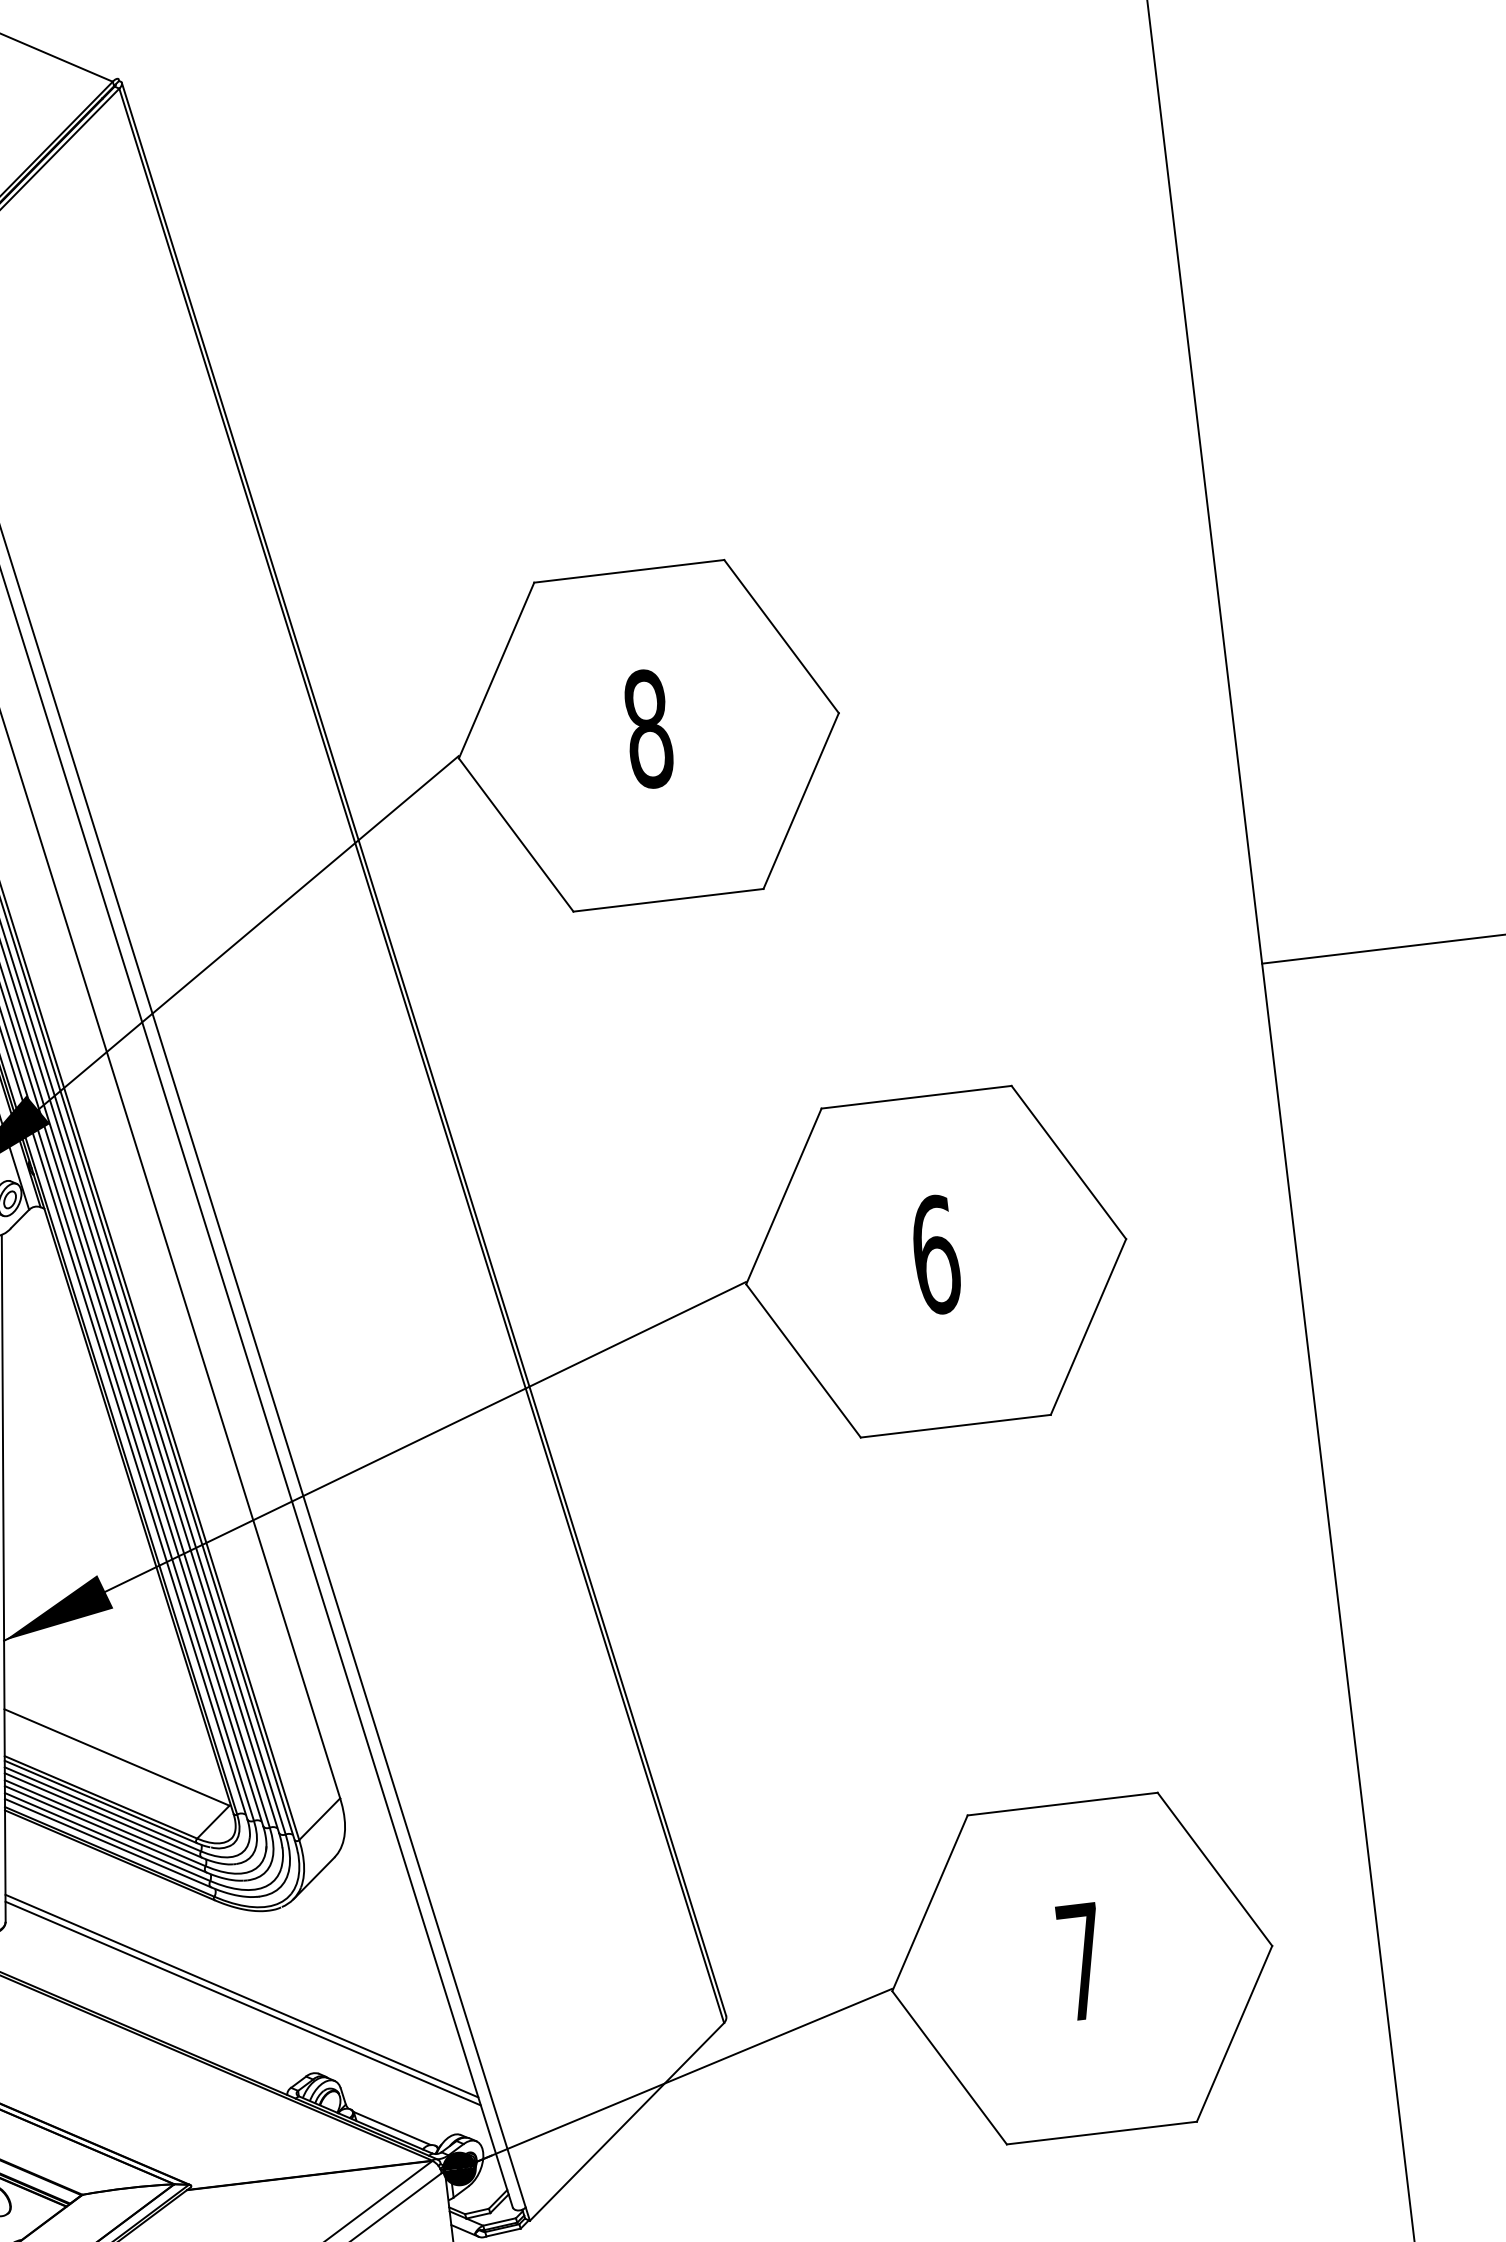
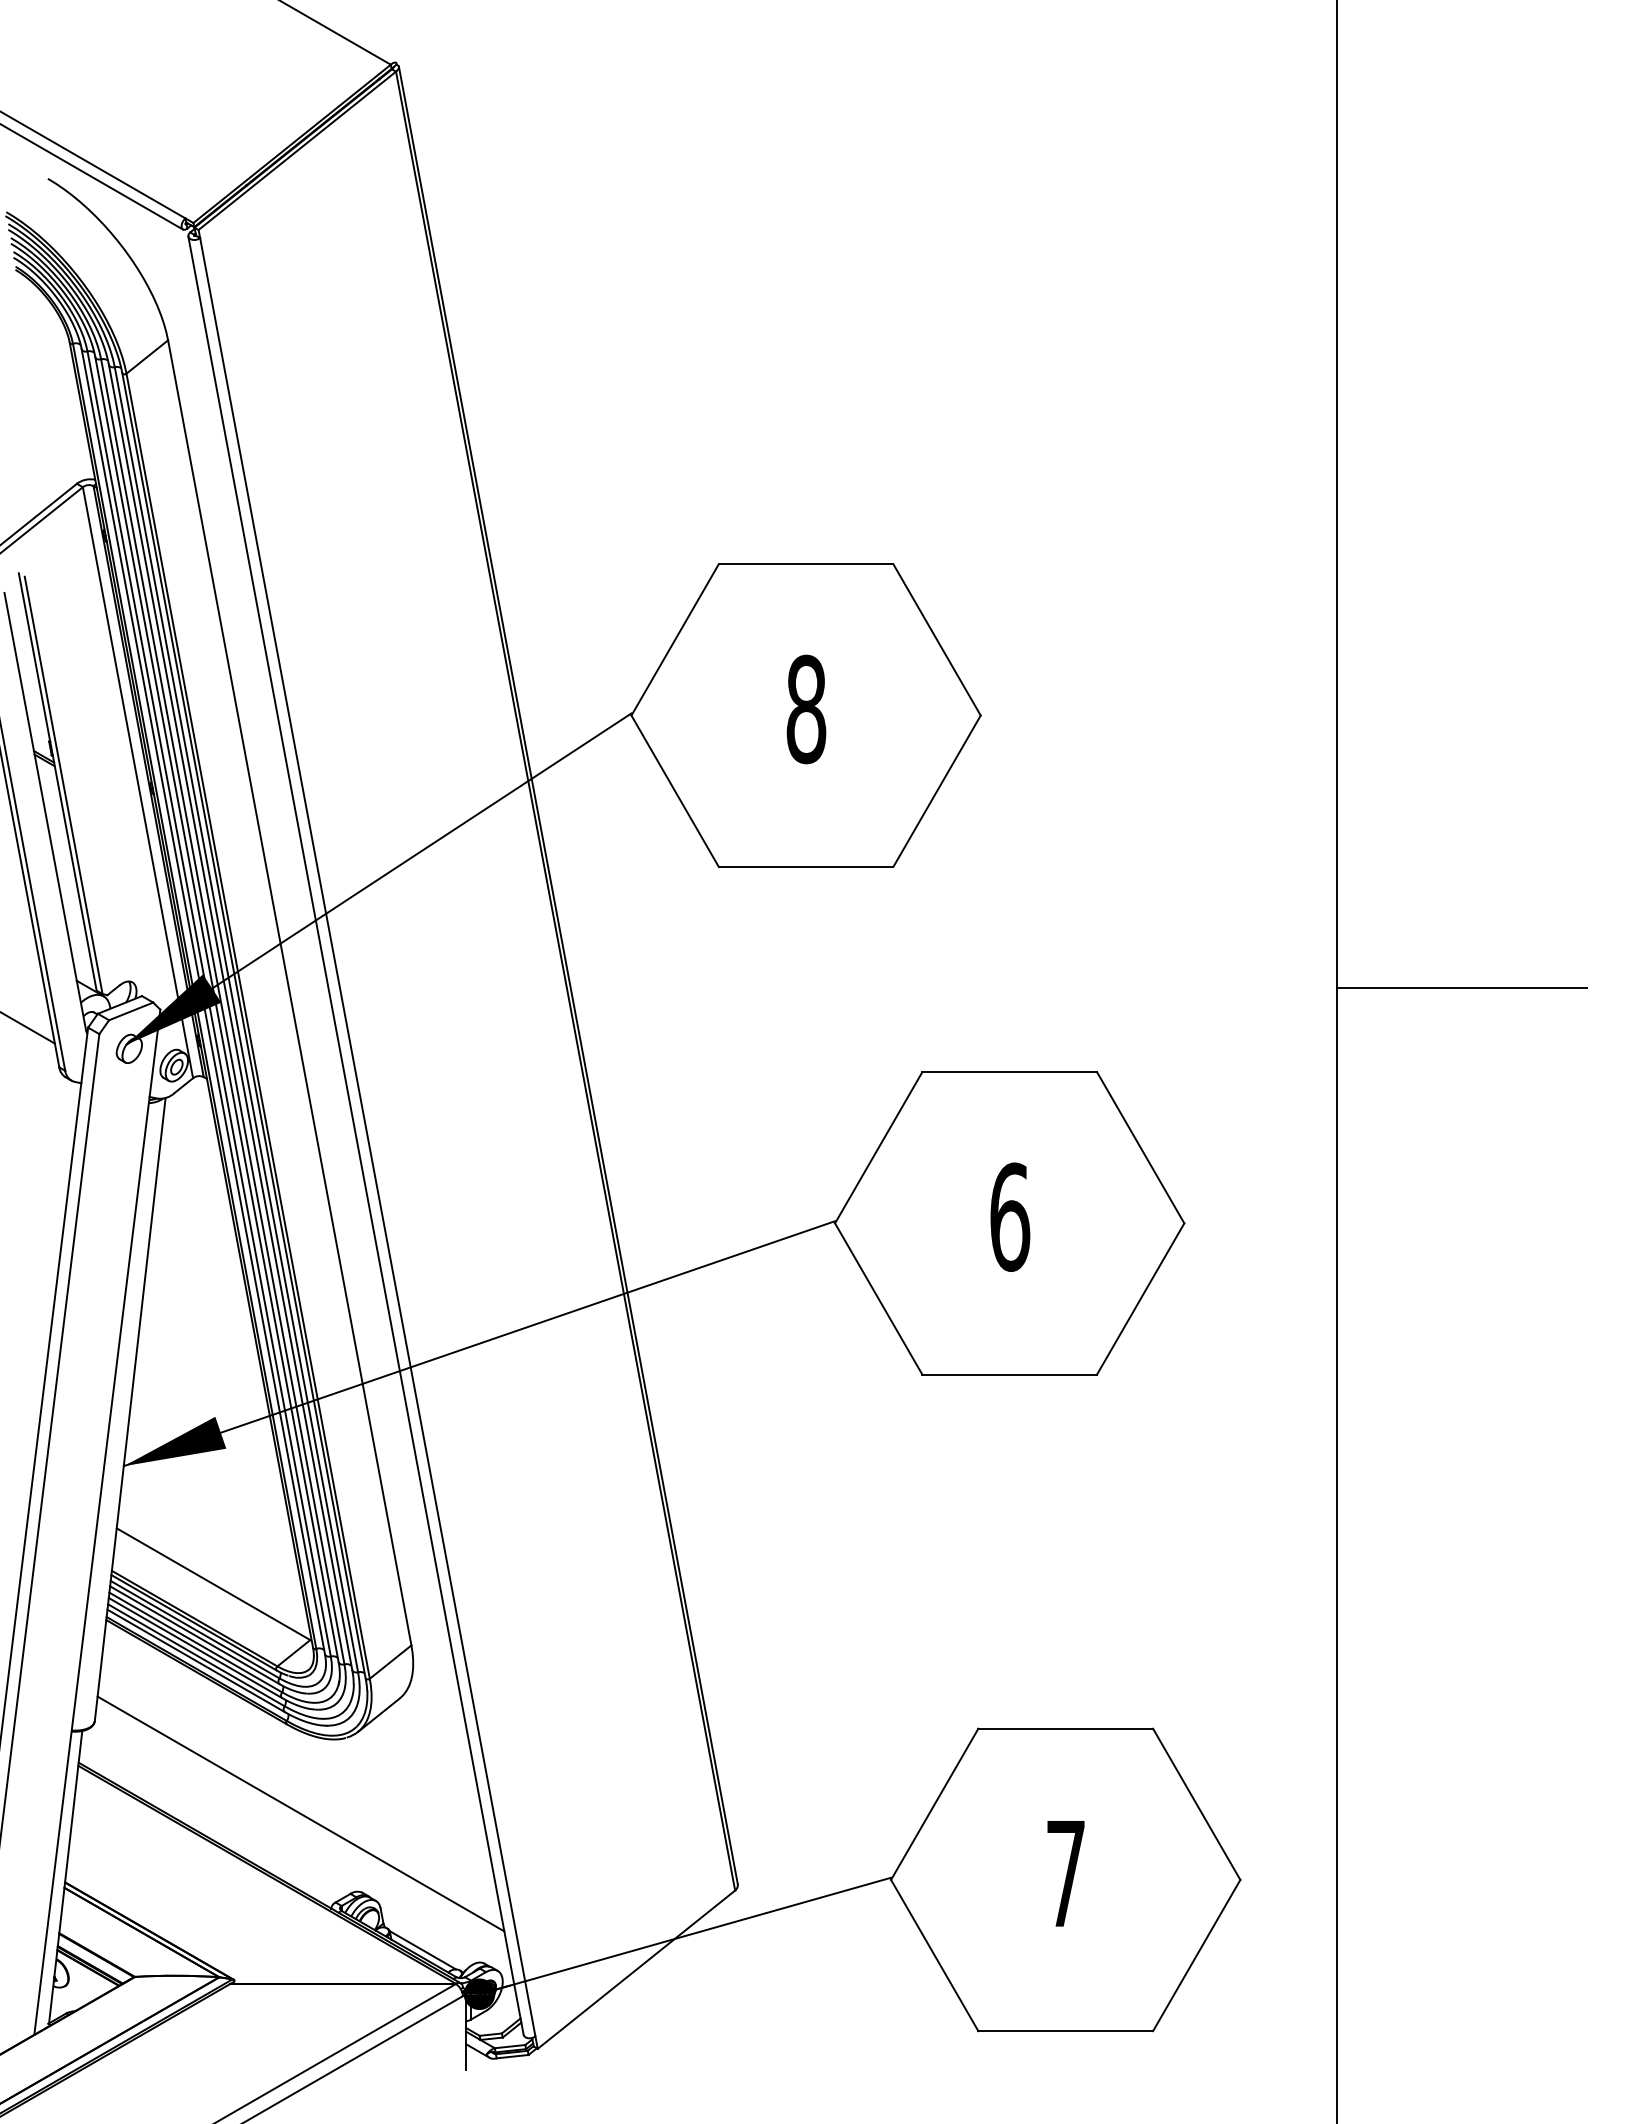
line: (242, 2003) -> (300, 1820), removed

